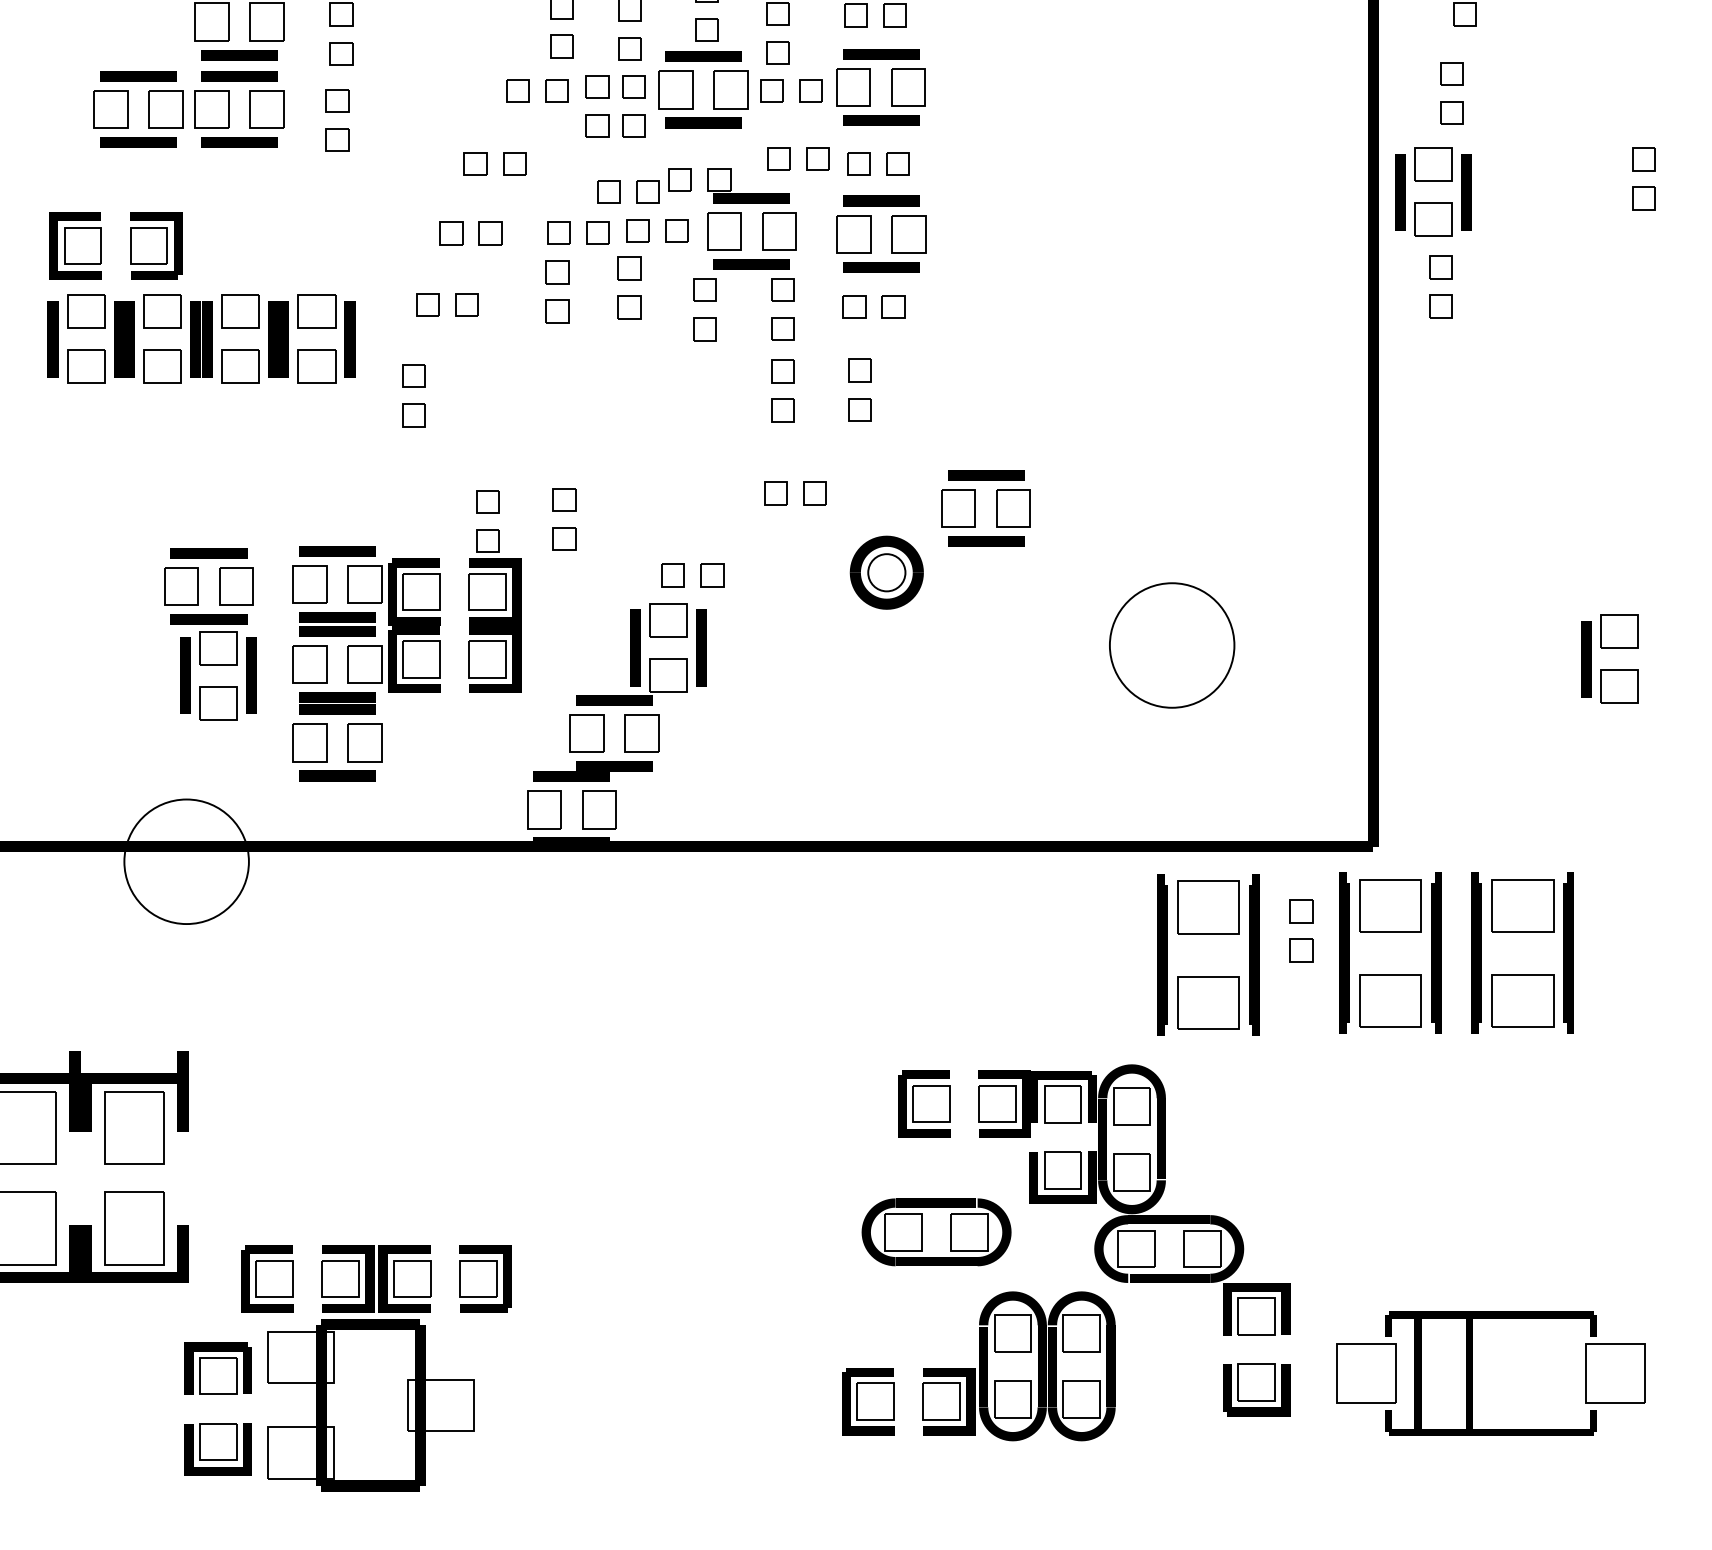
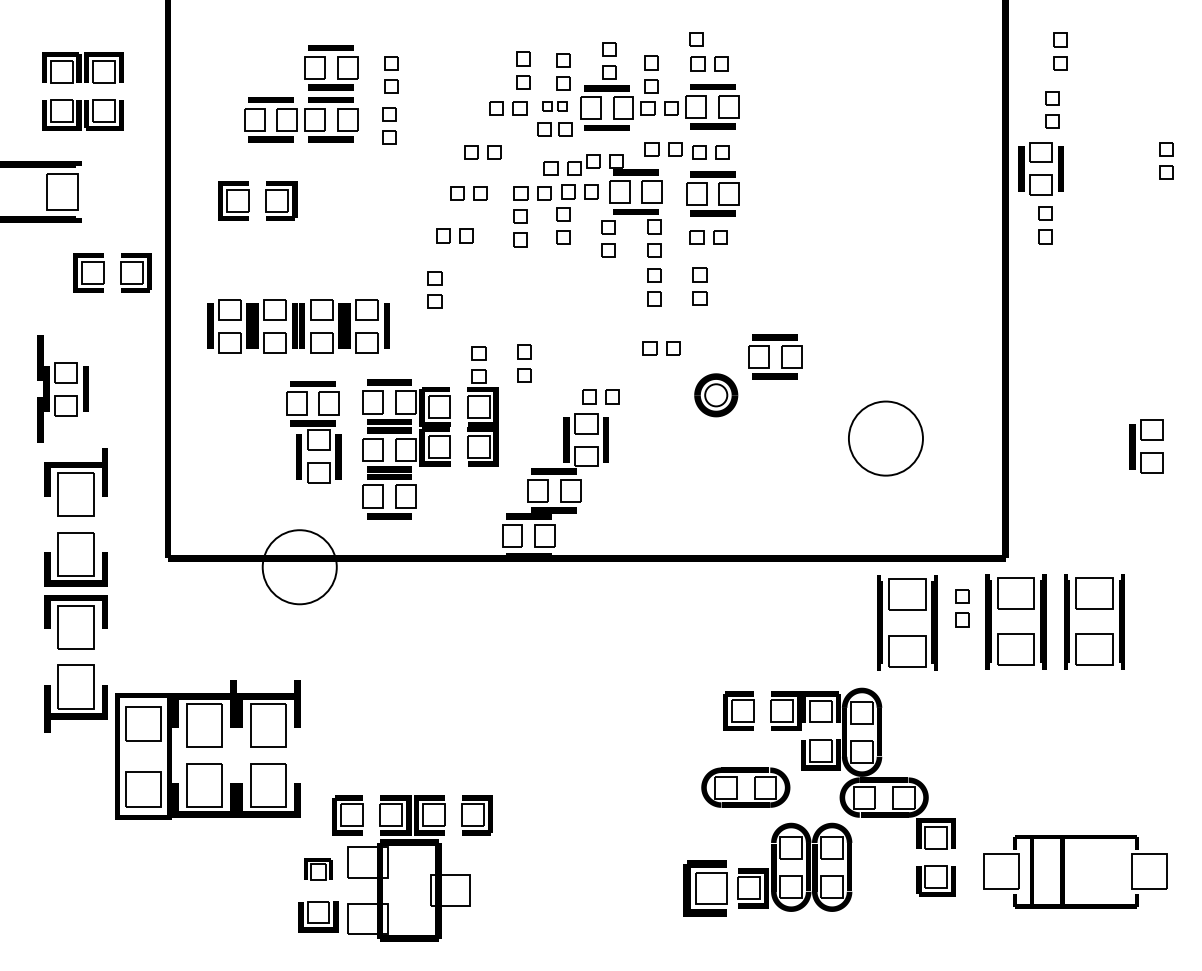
part: (614, 87) -> (554, 106), size x0.7
part: (201, 339) -> (298, 326), moved
part: (218, 1368) -> (318, 868), size x0.7
part: (868, 1401) -> (705, 888), size x1.4

